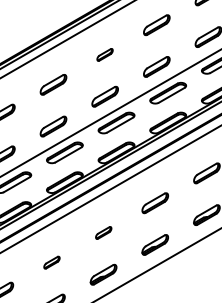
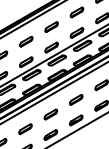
part: (104, 53) -> (51, 26), size x1.67
part: (102, 232) -> (50, 114), size x1.67
part: (51, 261) -> (25, 128), size x1.67

